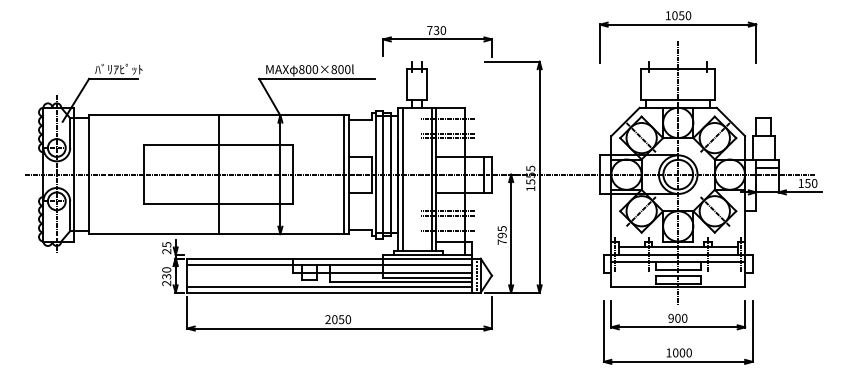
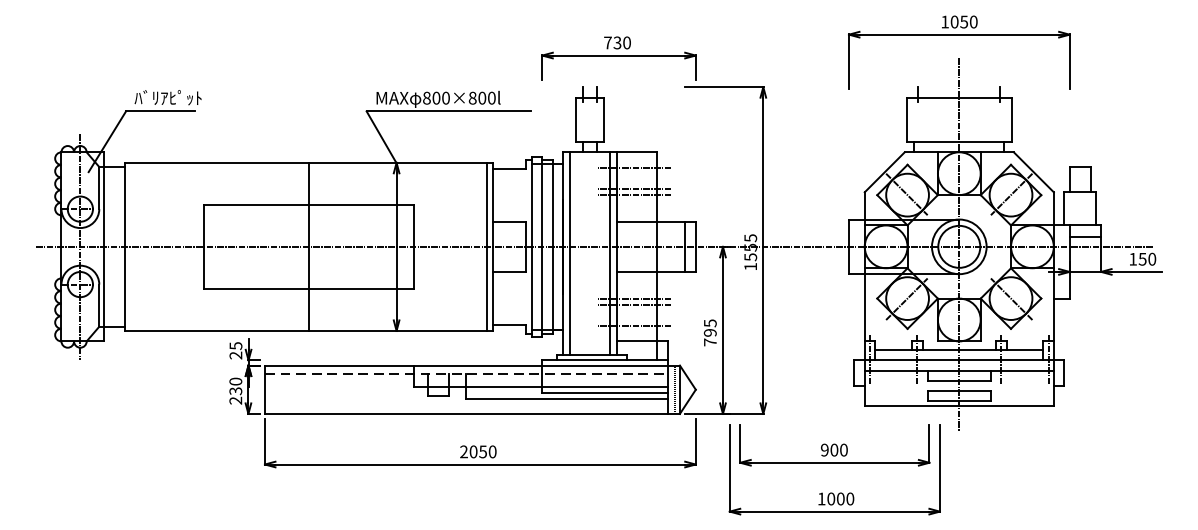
line: (329, 264) -> (466, 373), solid -> dashed
line: (329, 286) -> (466, 405), removed
part: (678, 332) -> (835, 470), moved

